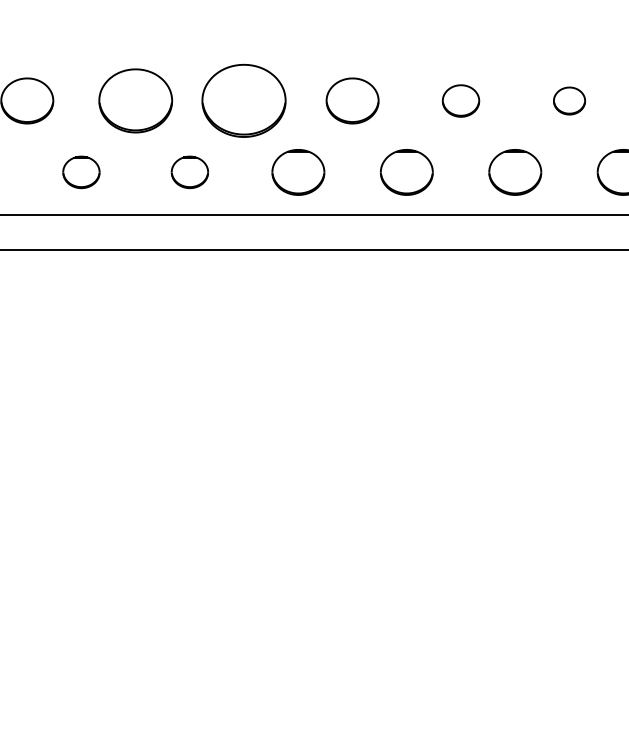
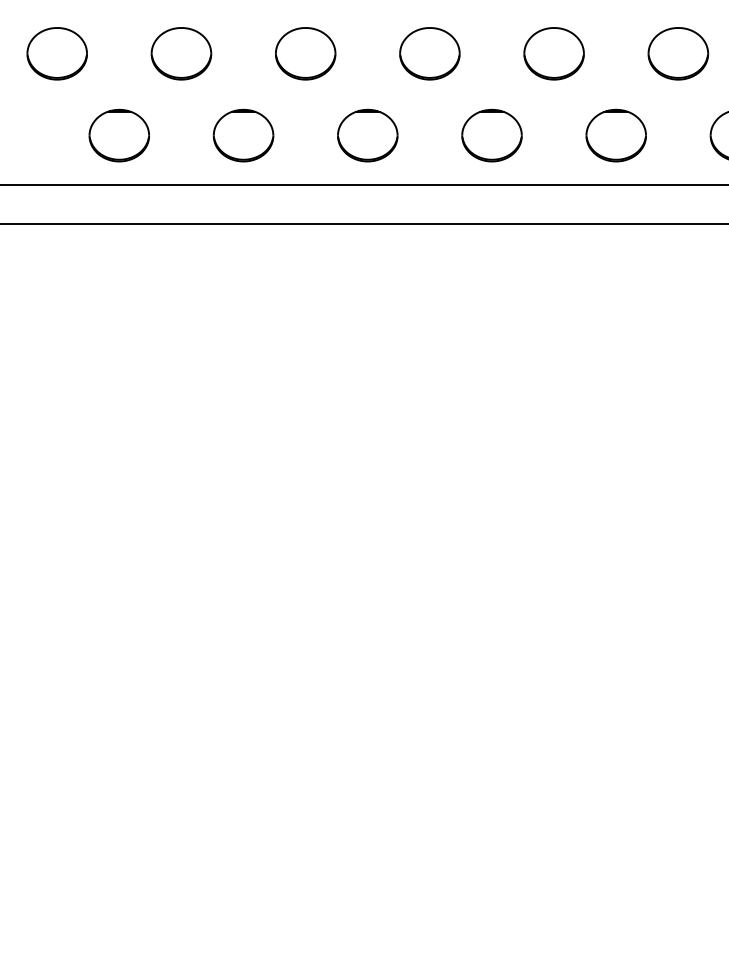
part: (135, 100) -> (181, 53), size x0.71
part: (244, 100) -> (305, 53), size x0.62
part: (460, 100) -> (553, 53), size x1.43
part: (569, 100) -> (678, 53), size x1.67
part: (80, 172) -> (118, 135), size x1.43
part: (189, 172) -> (243, 135), size x1.43

